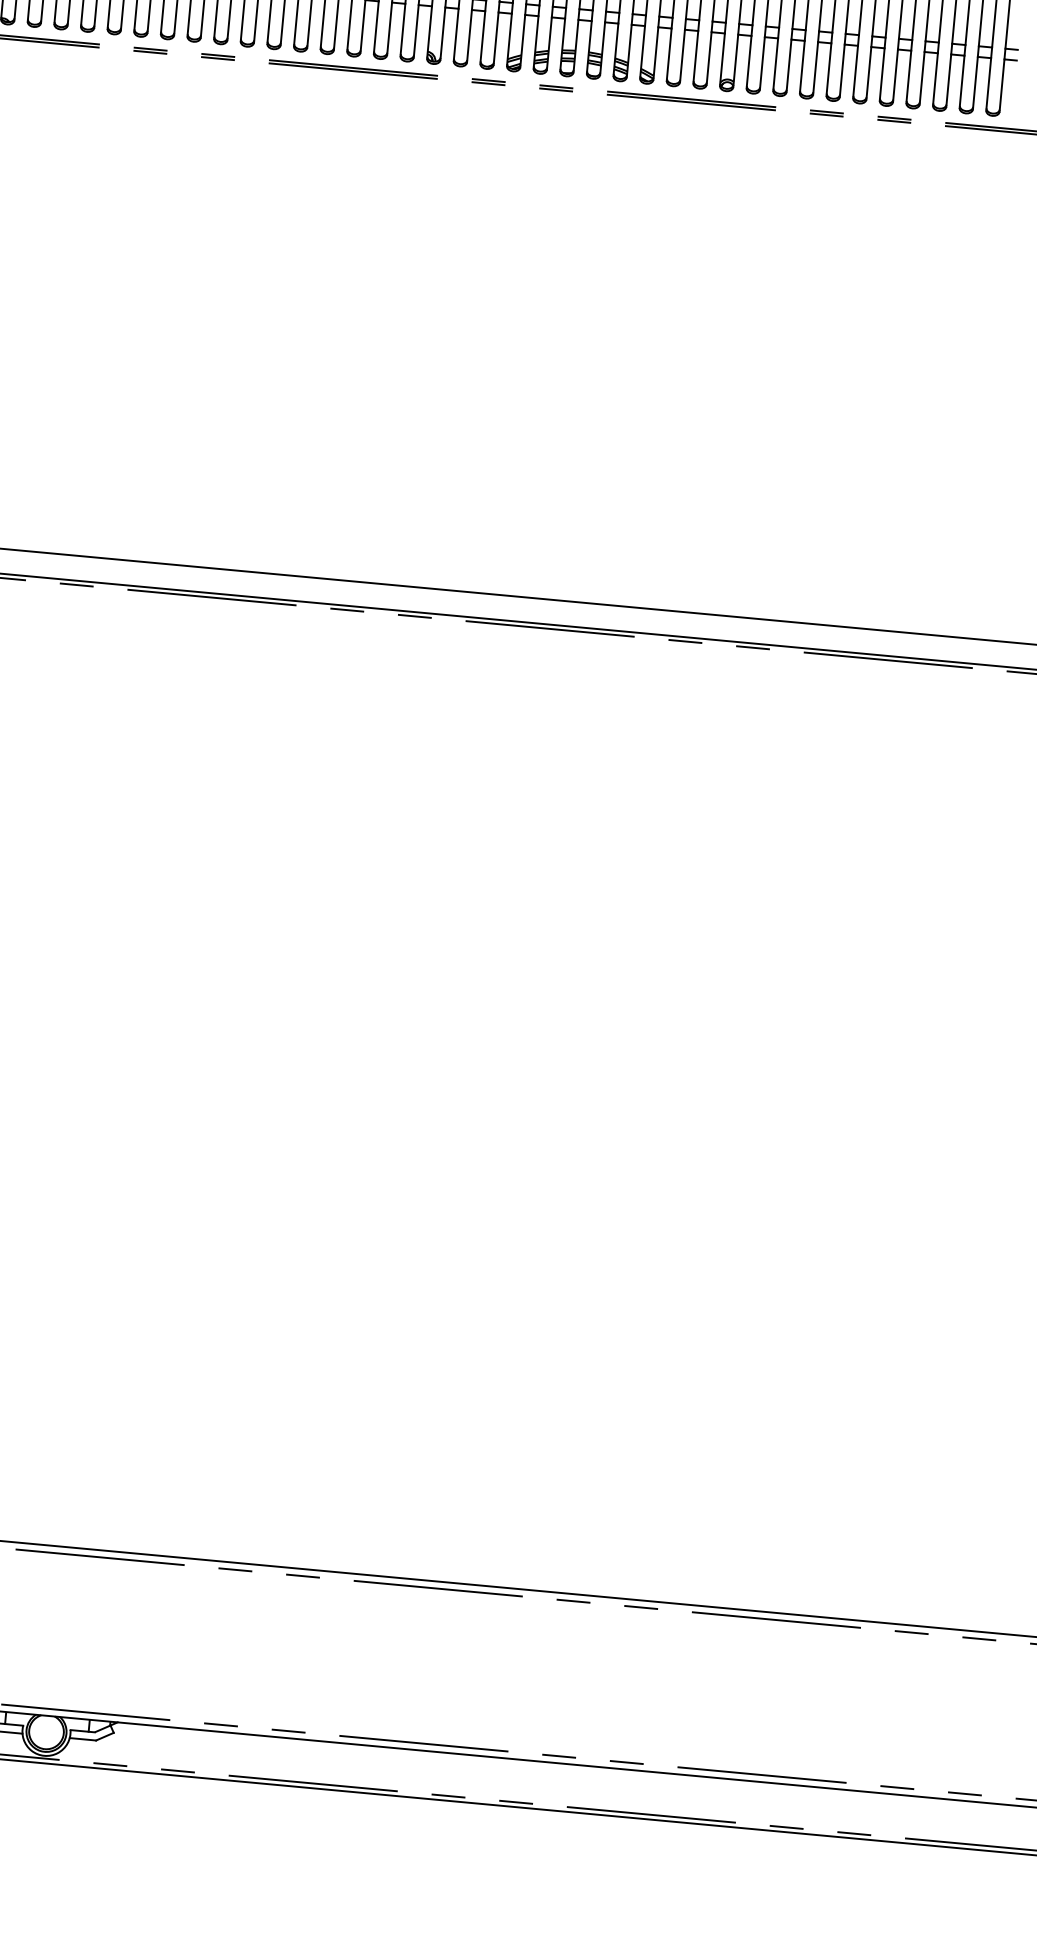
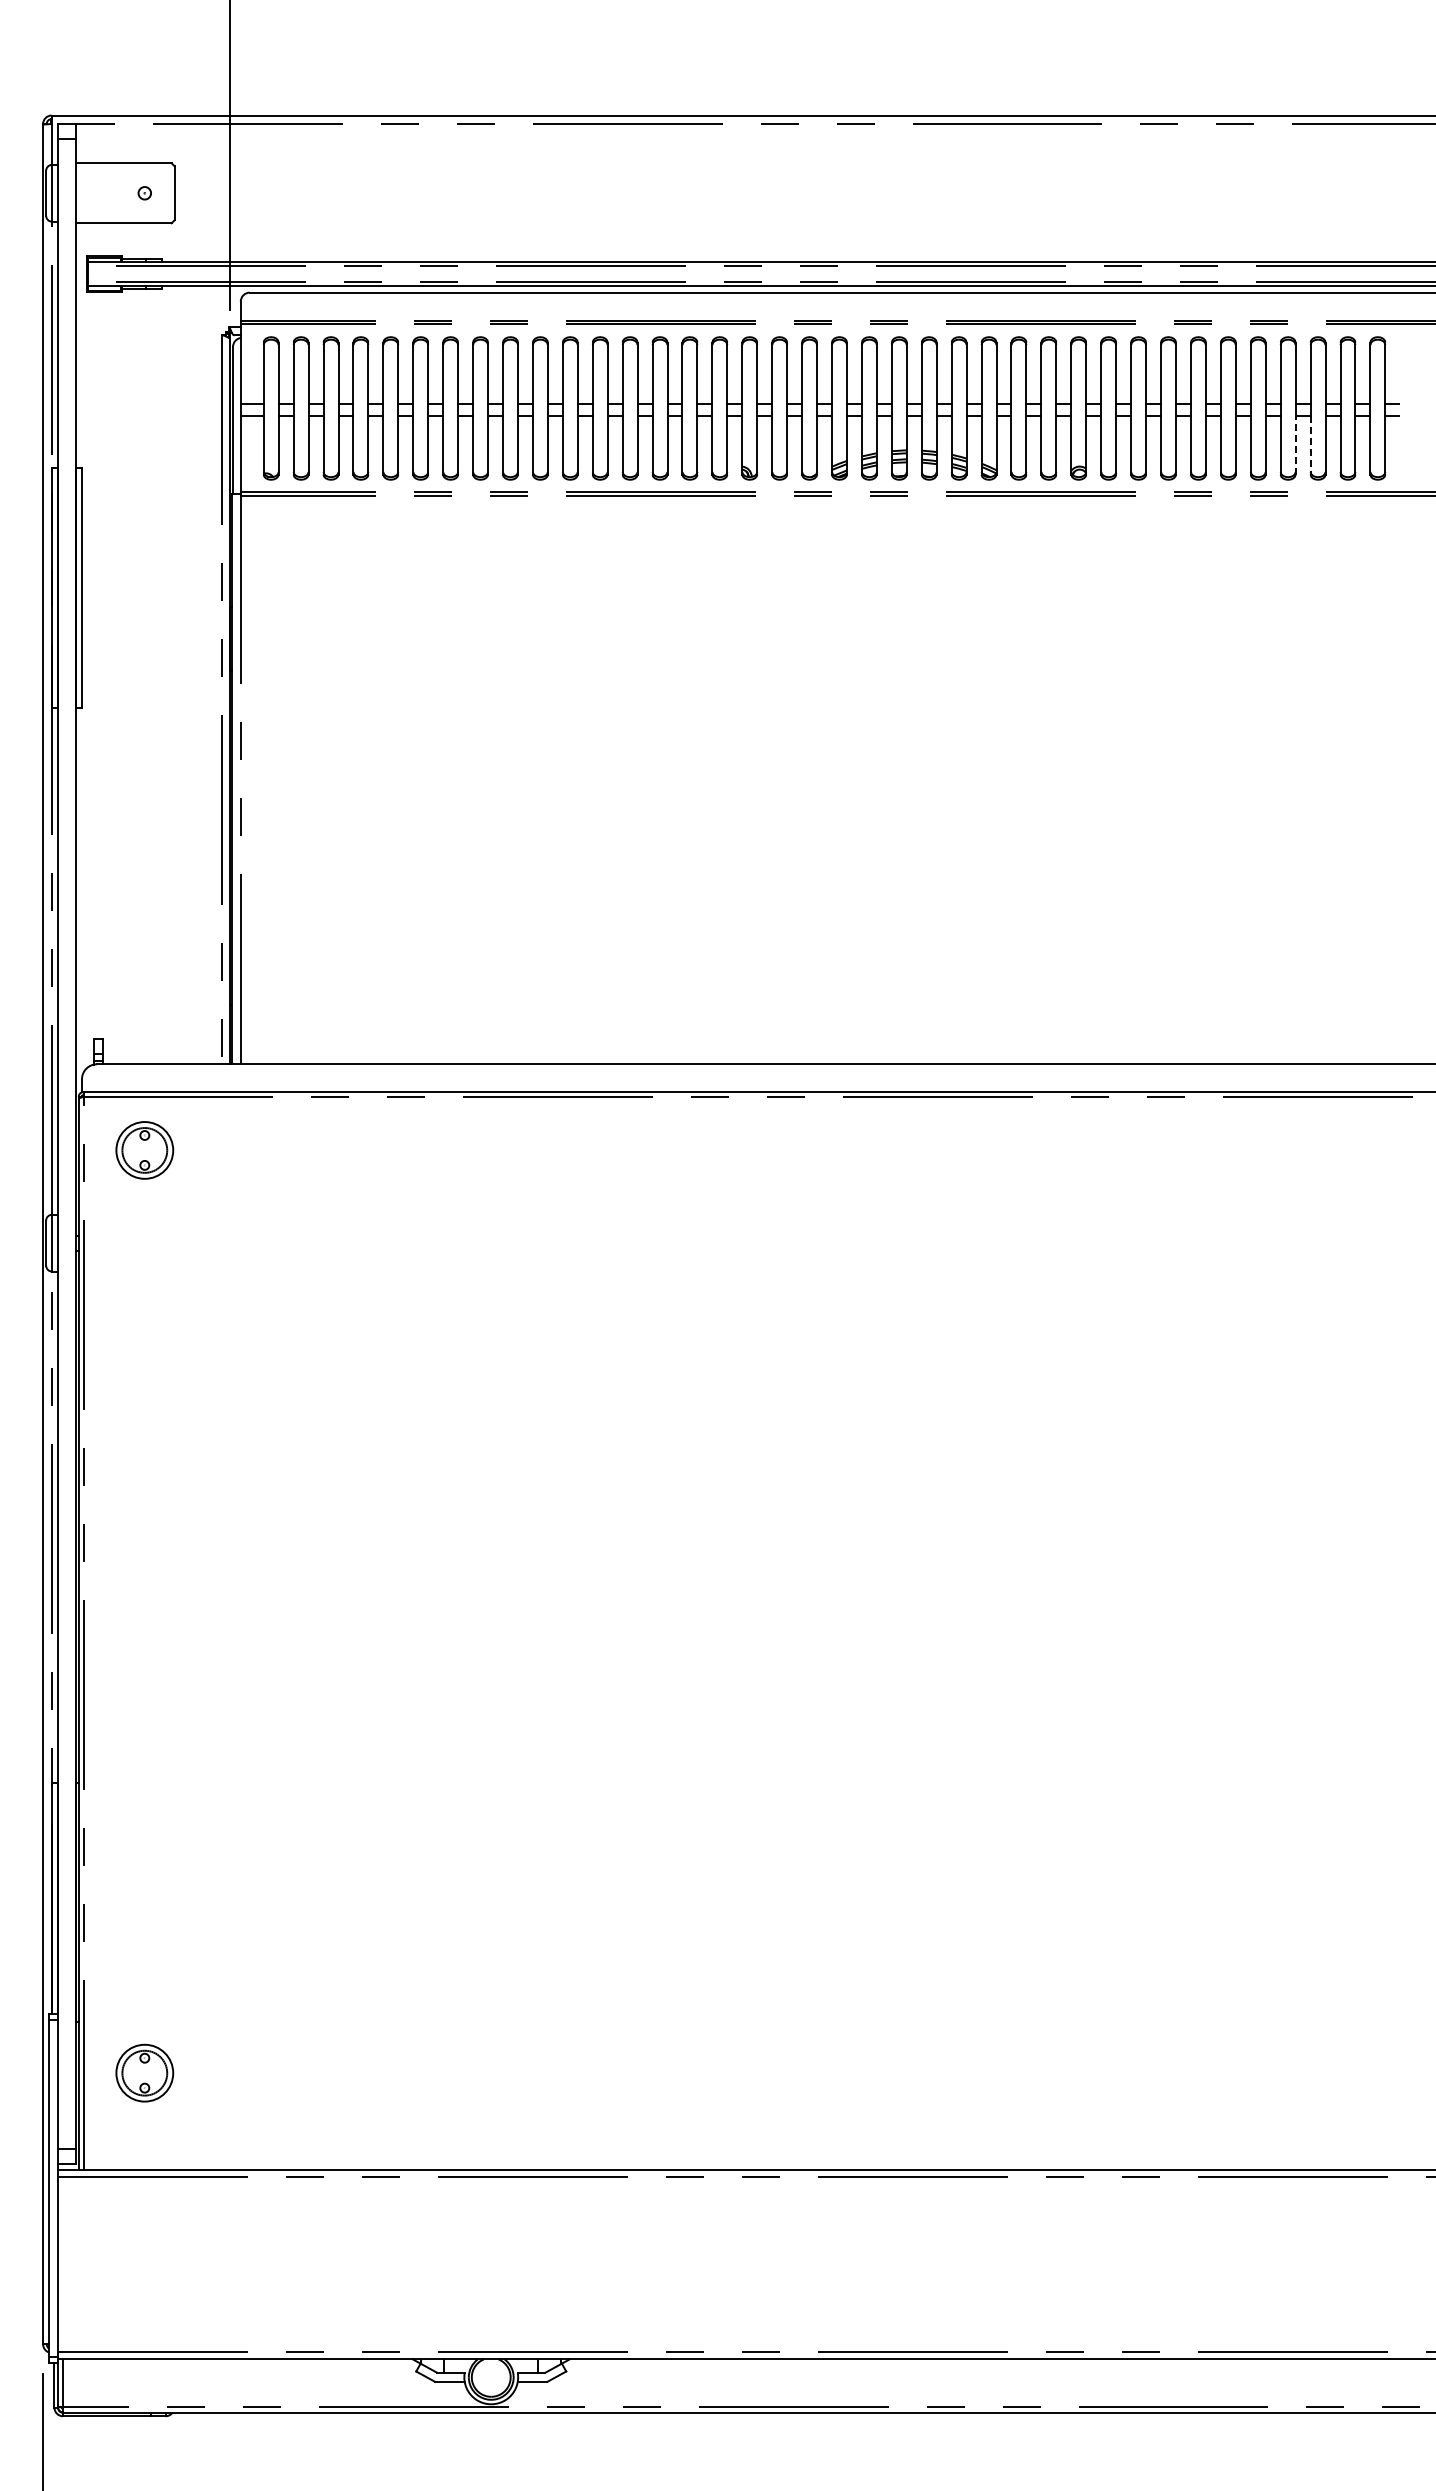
line: (922, 77) -> (1295, 444), solid -> dashed
line: (935, 79) -> (1310, 445), solid -> dashed

